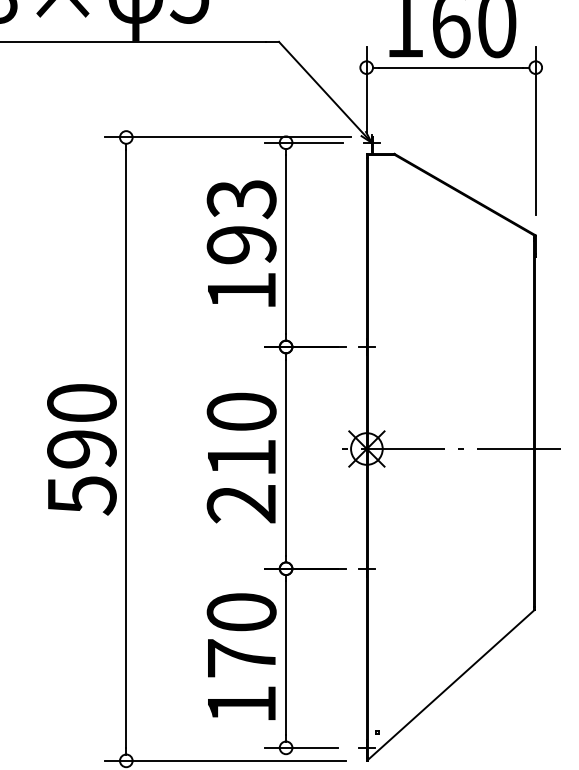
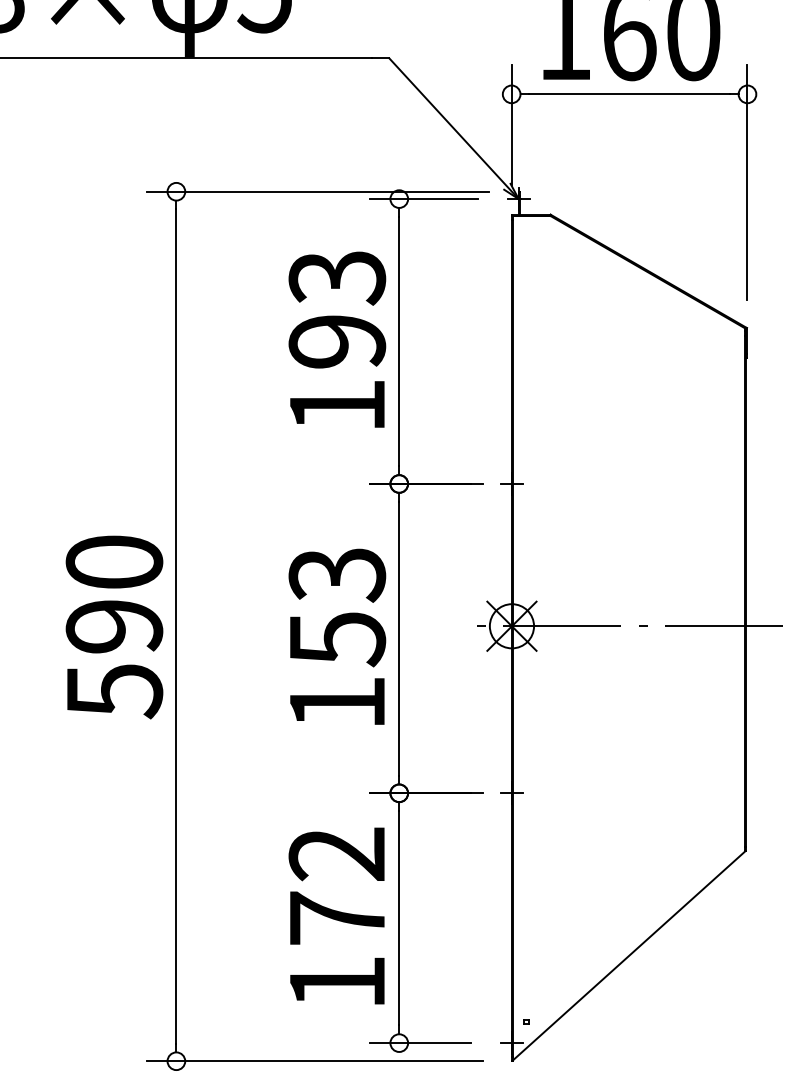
text: (241, 457) -> (337, 638), 210 -> 153
text: (241, 612) -> (337, 854), 170 -> 172

